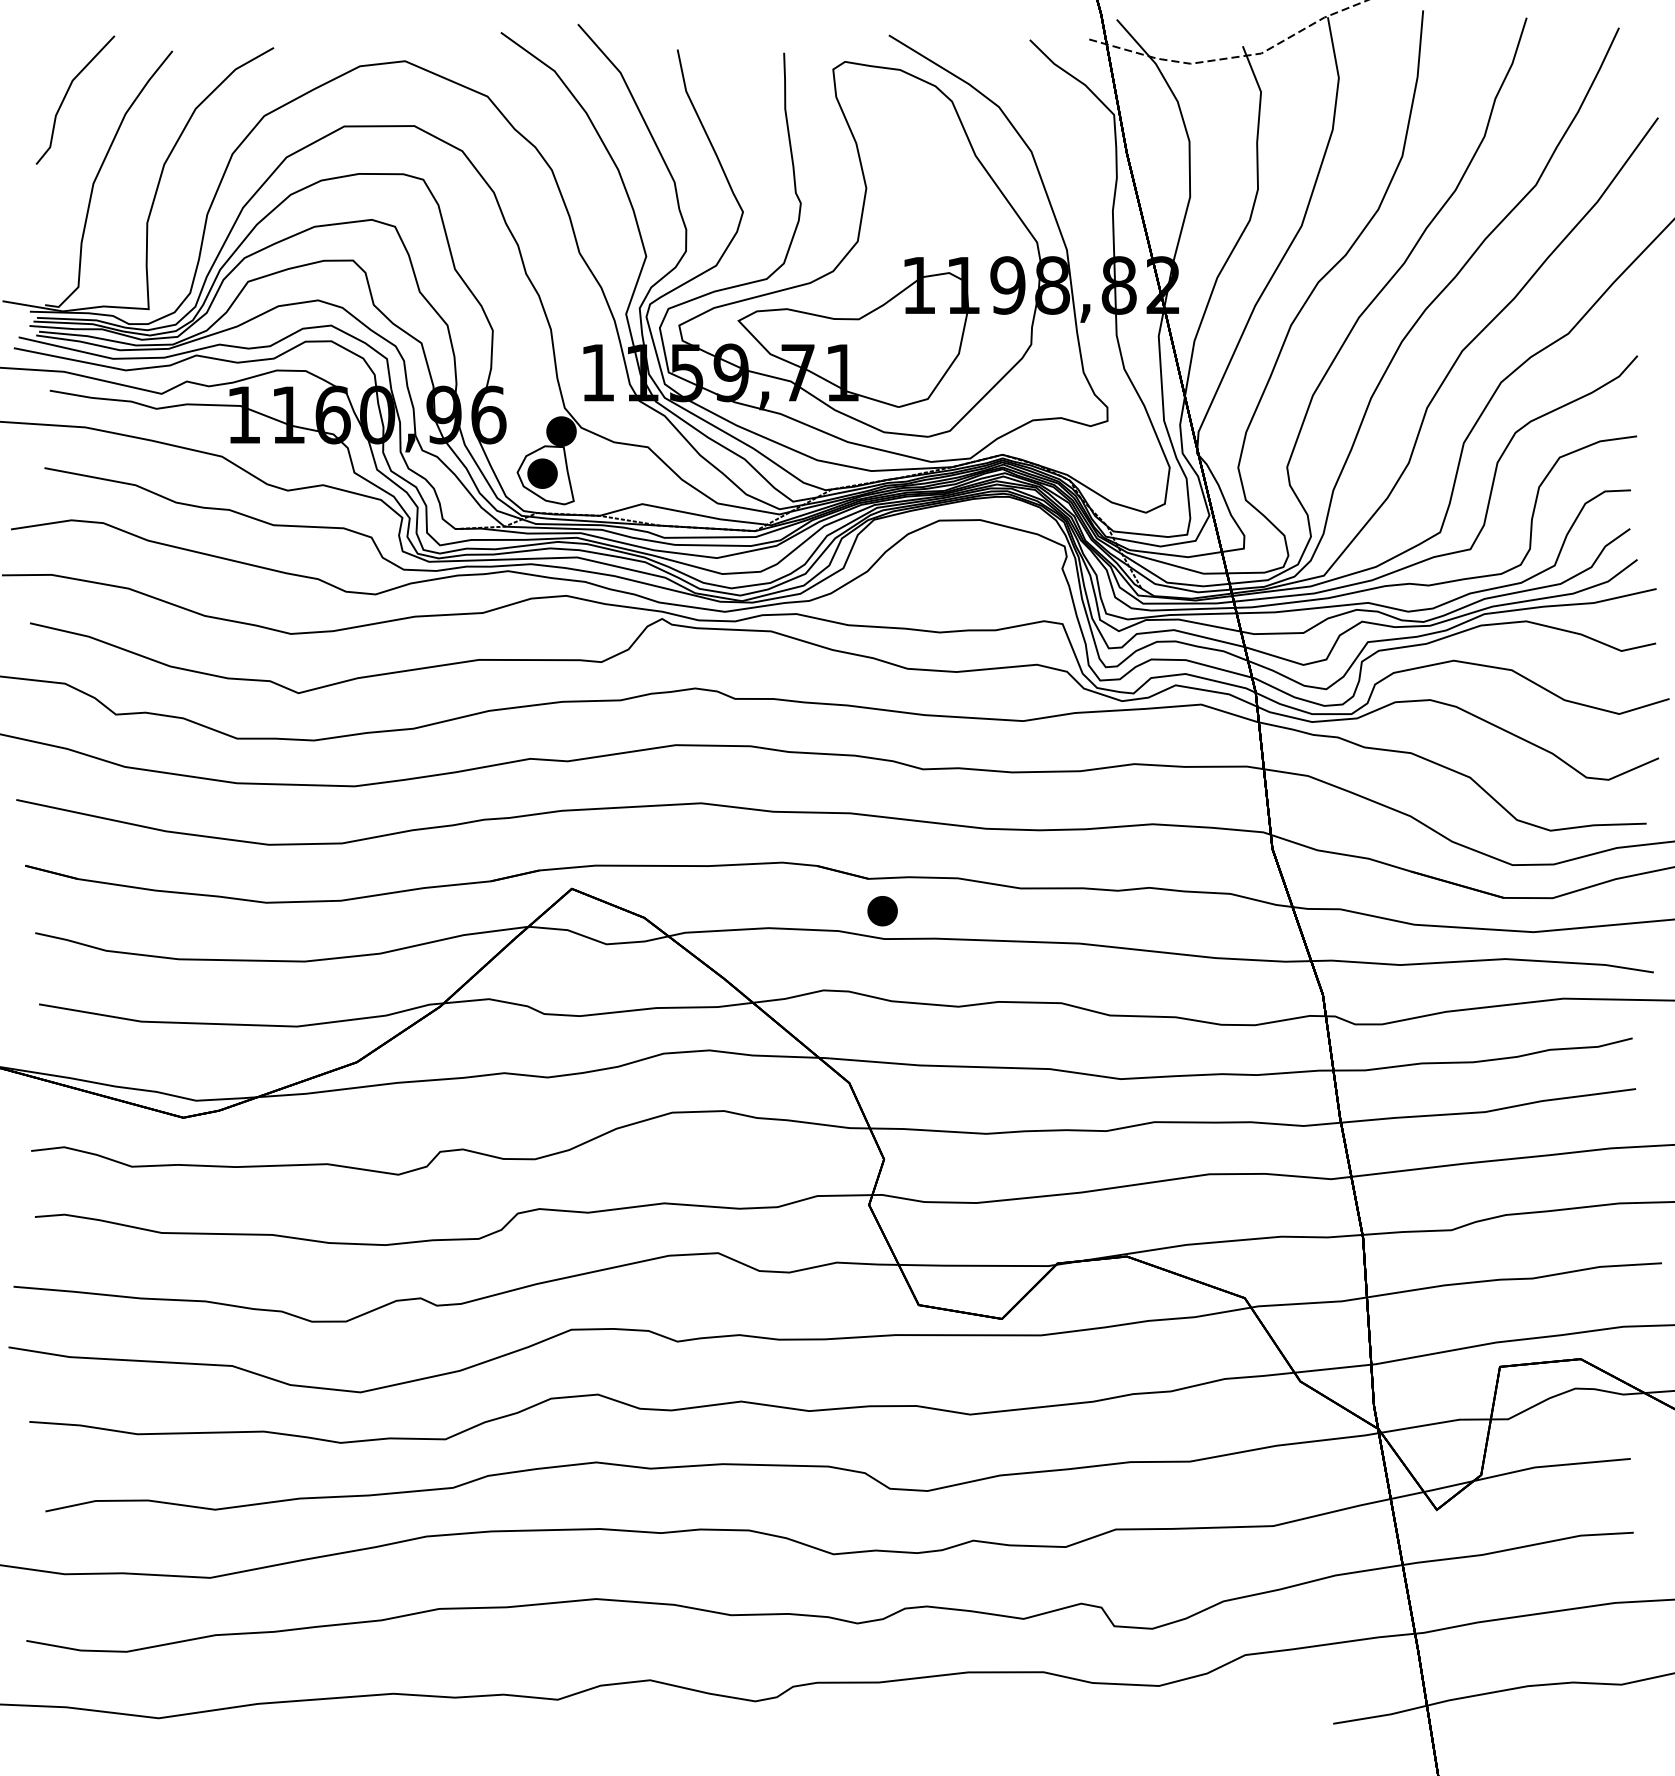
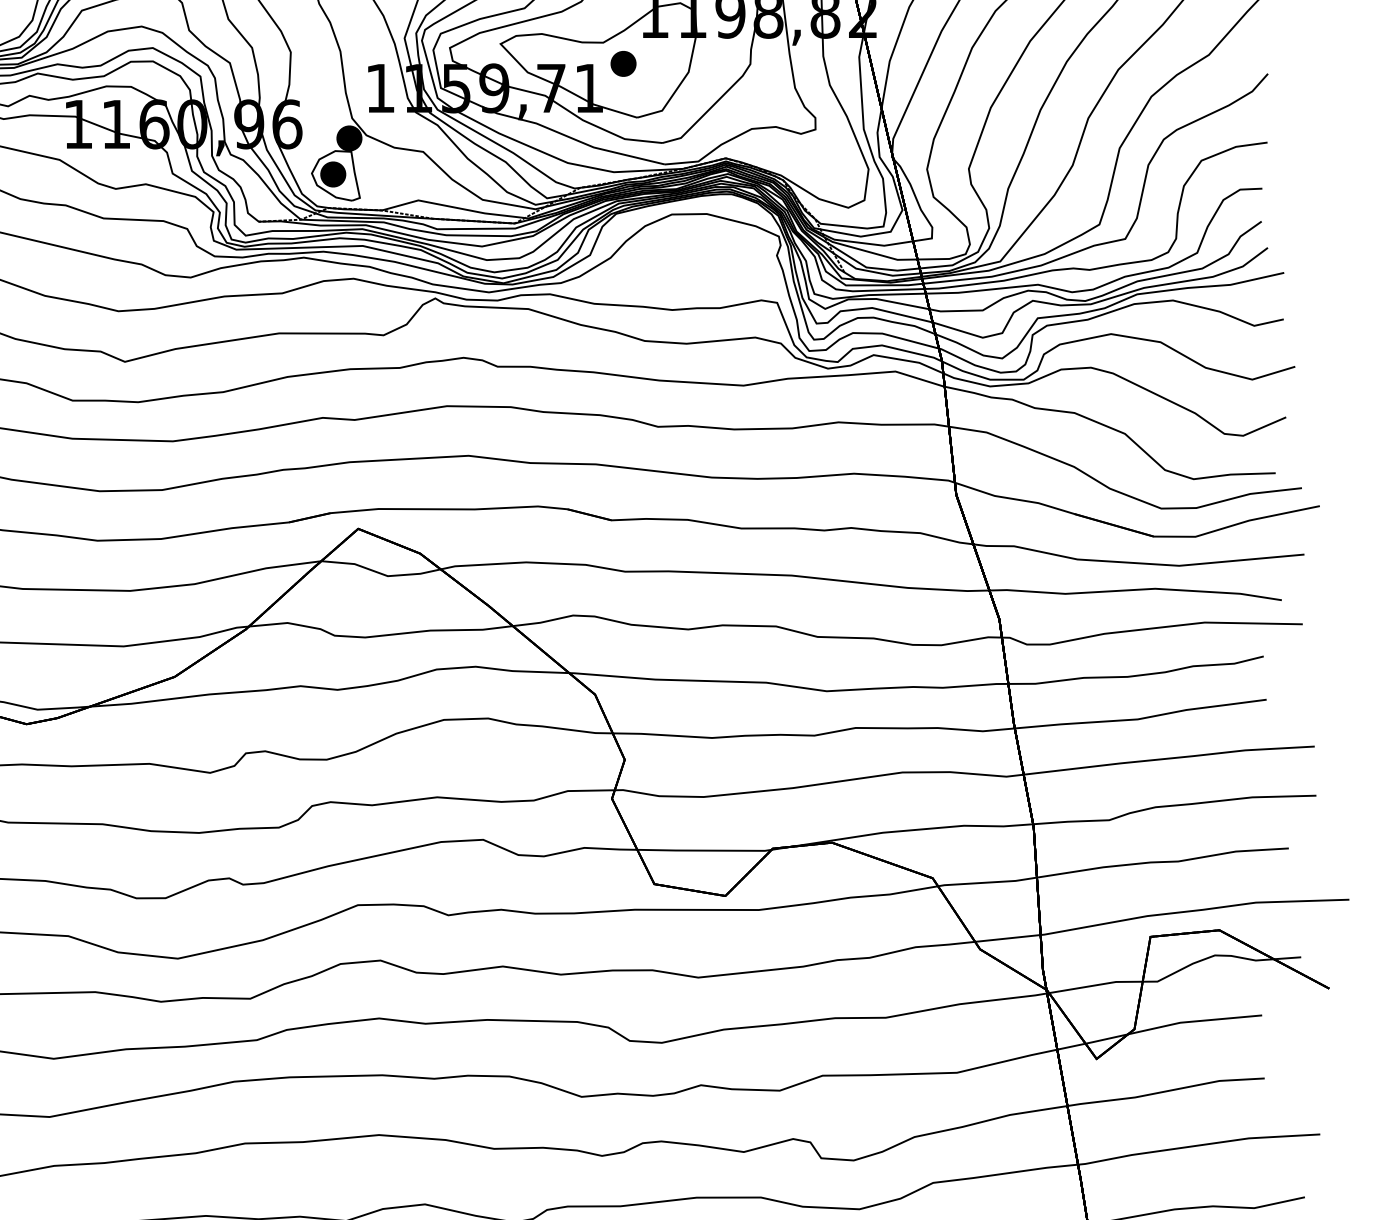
part: (882, 911) -> (623, 64), moved

